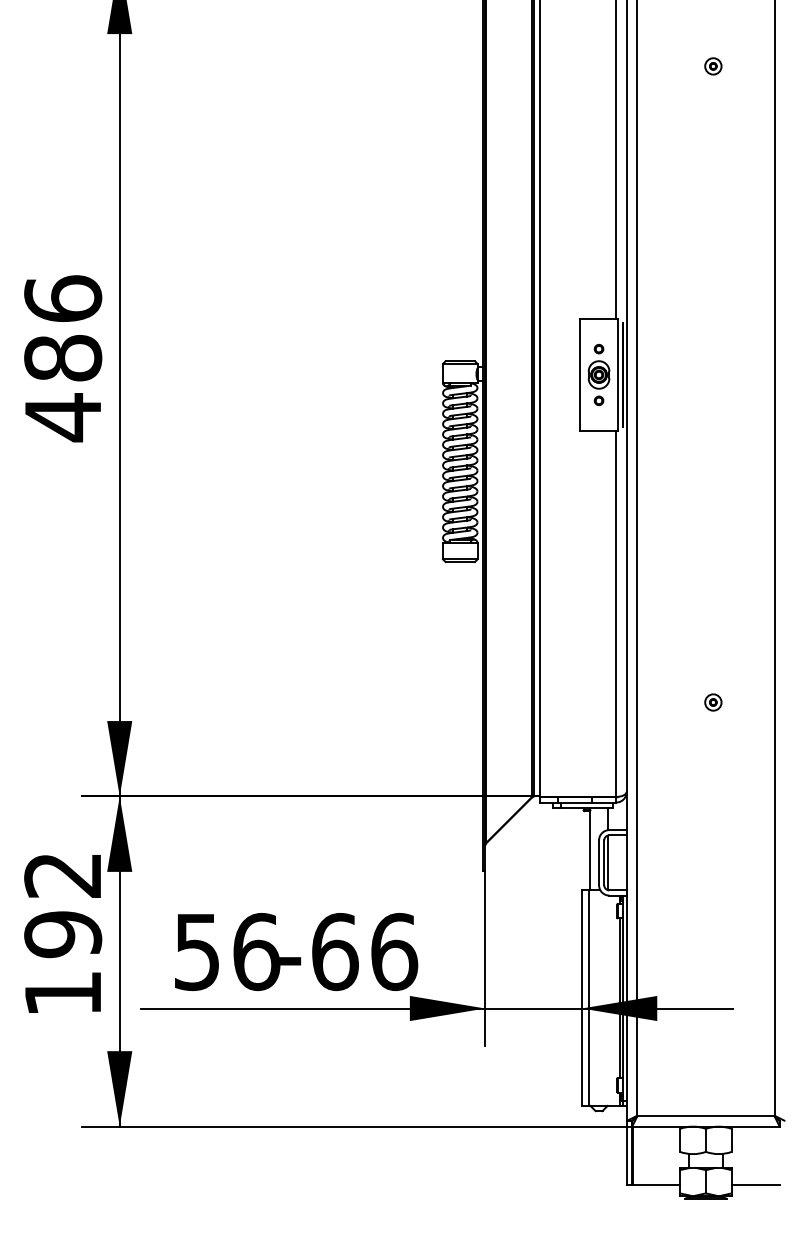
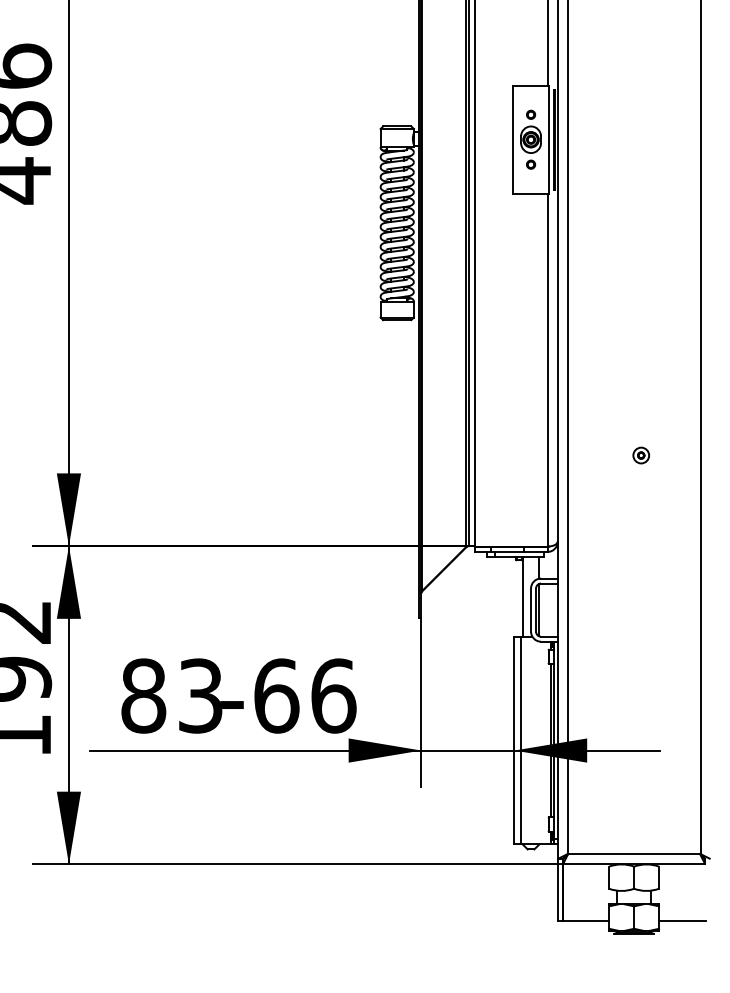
text: (227, 951) -> (172, 695), 56 -> 83

